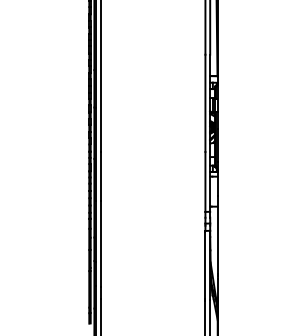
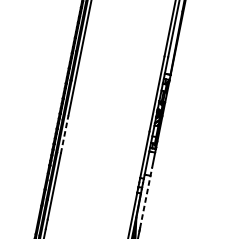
line: (100, 176) -> (64, 134), solid -> dashed
line: (217, 234) -> (146, 197), solid -> dashed

